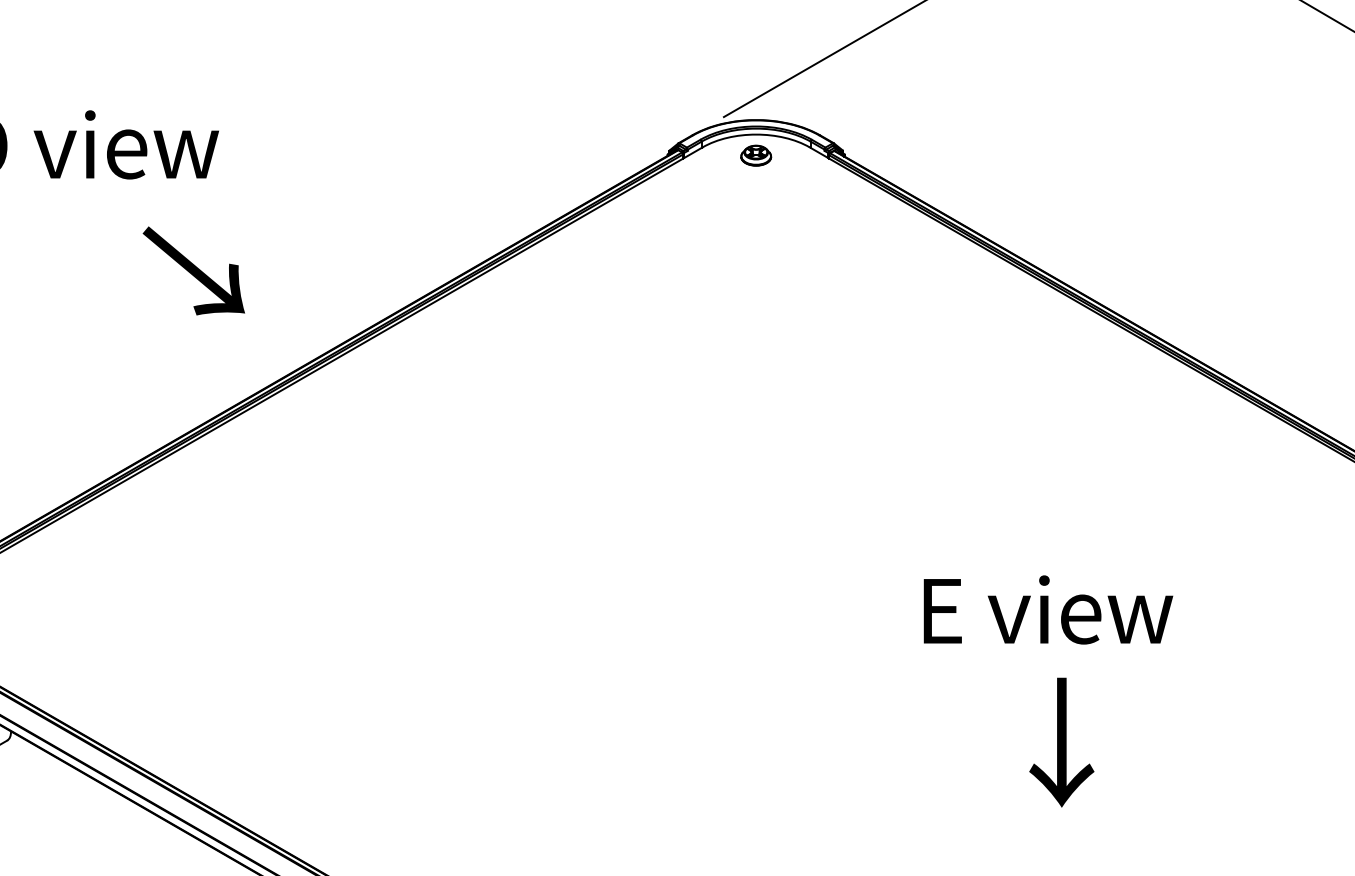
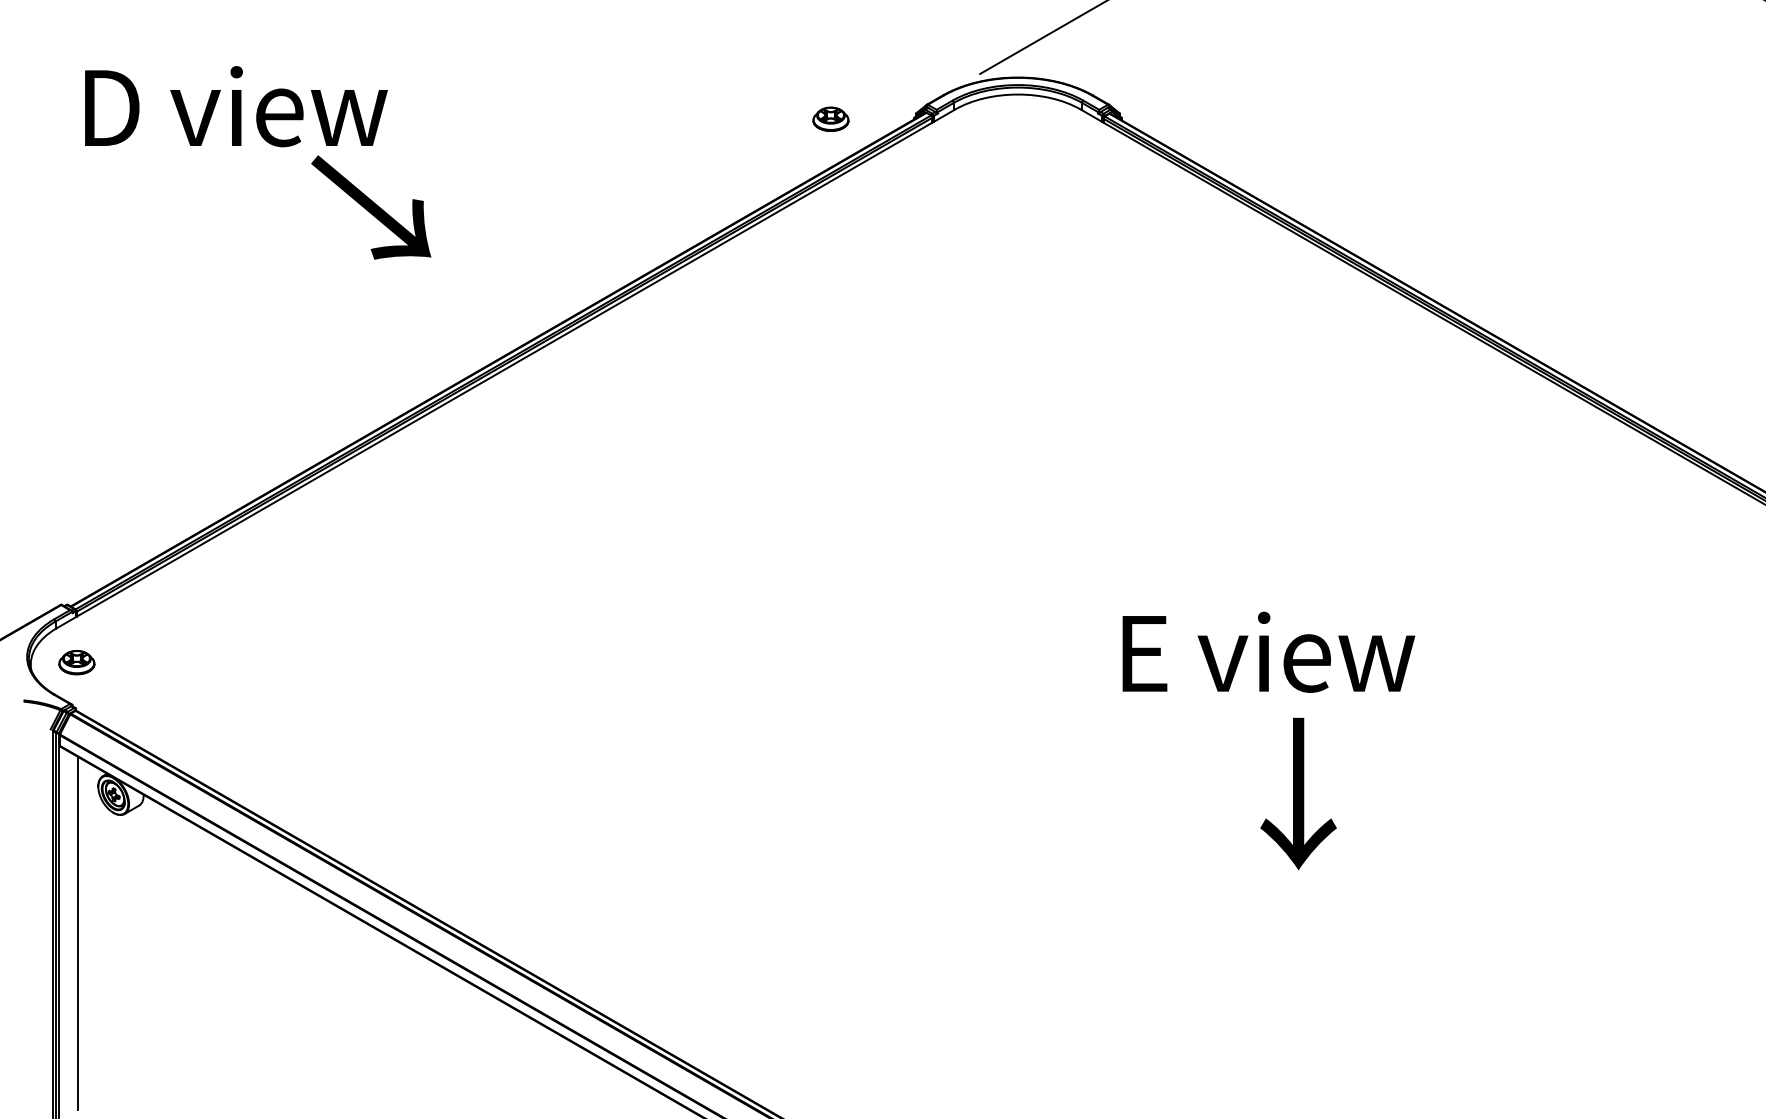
part: (755, 155) -> (830, 118), moved
text: (194, 270) -> (371, 207), moved
text: (1048, 609) -> (1268, 651), moved
text: (1061, 742) -> (1298, 793), moved

